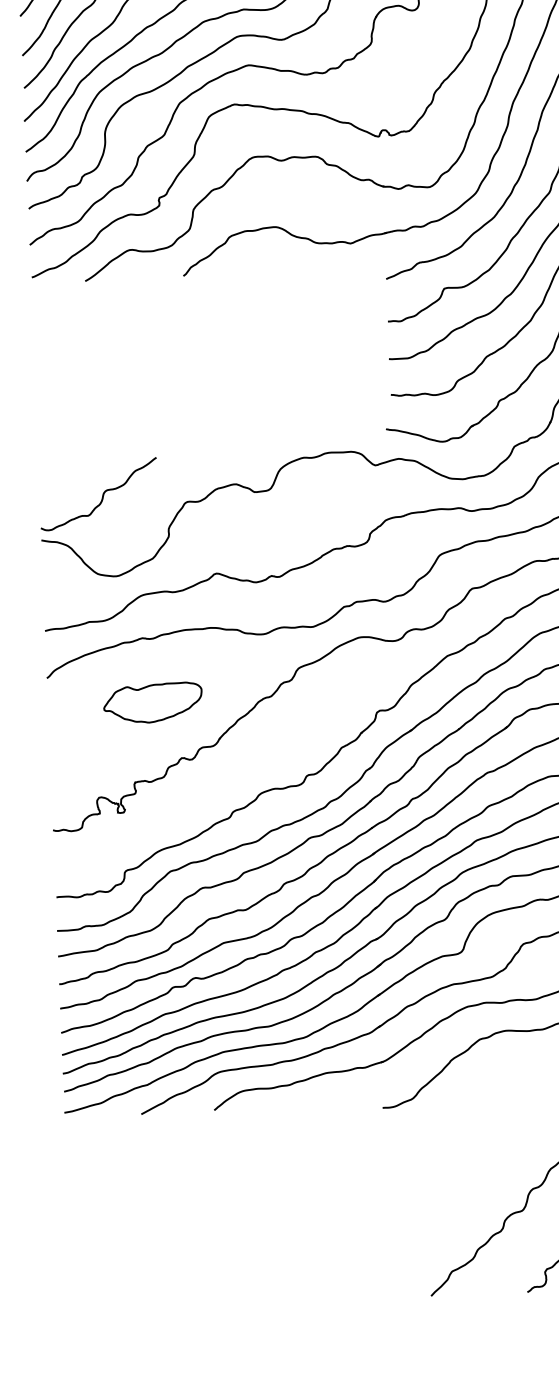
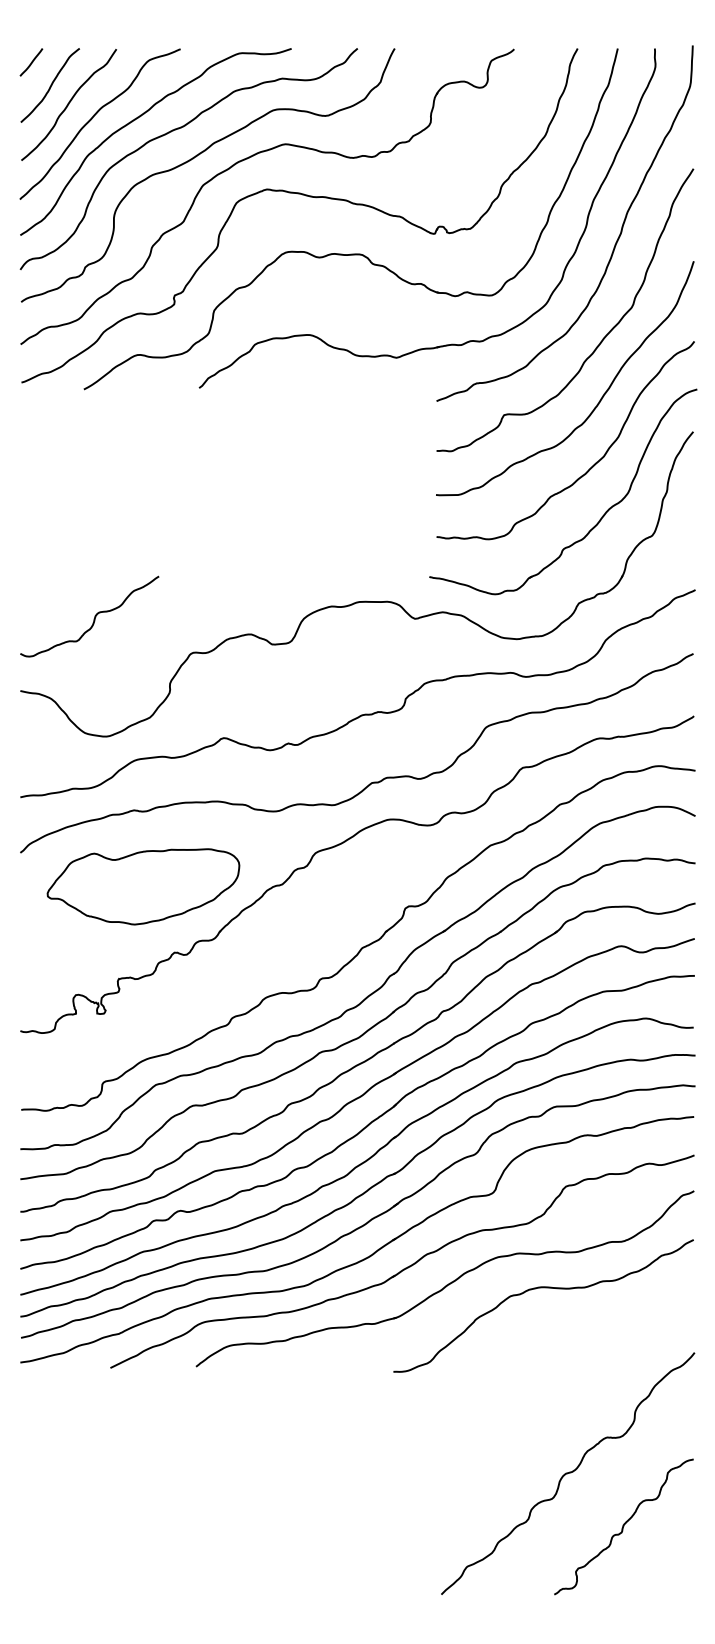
curve: (102, 495) -> (93, 618), moved
part: (153, 702) -> (143, 886), size x1.67

